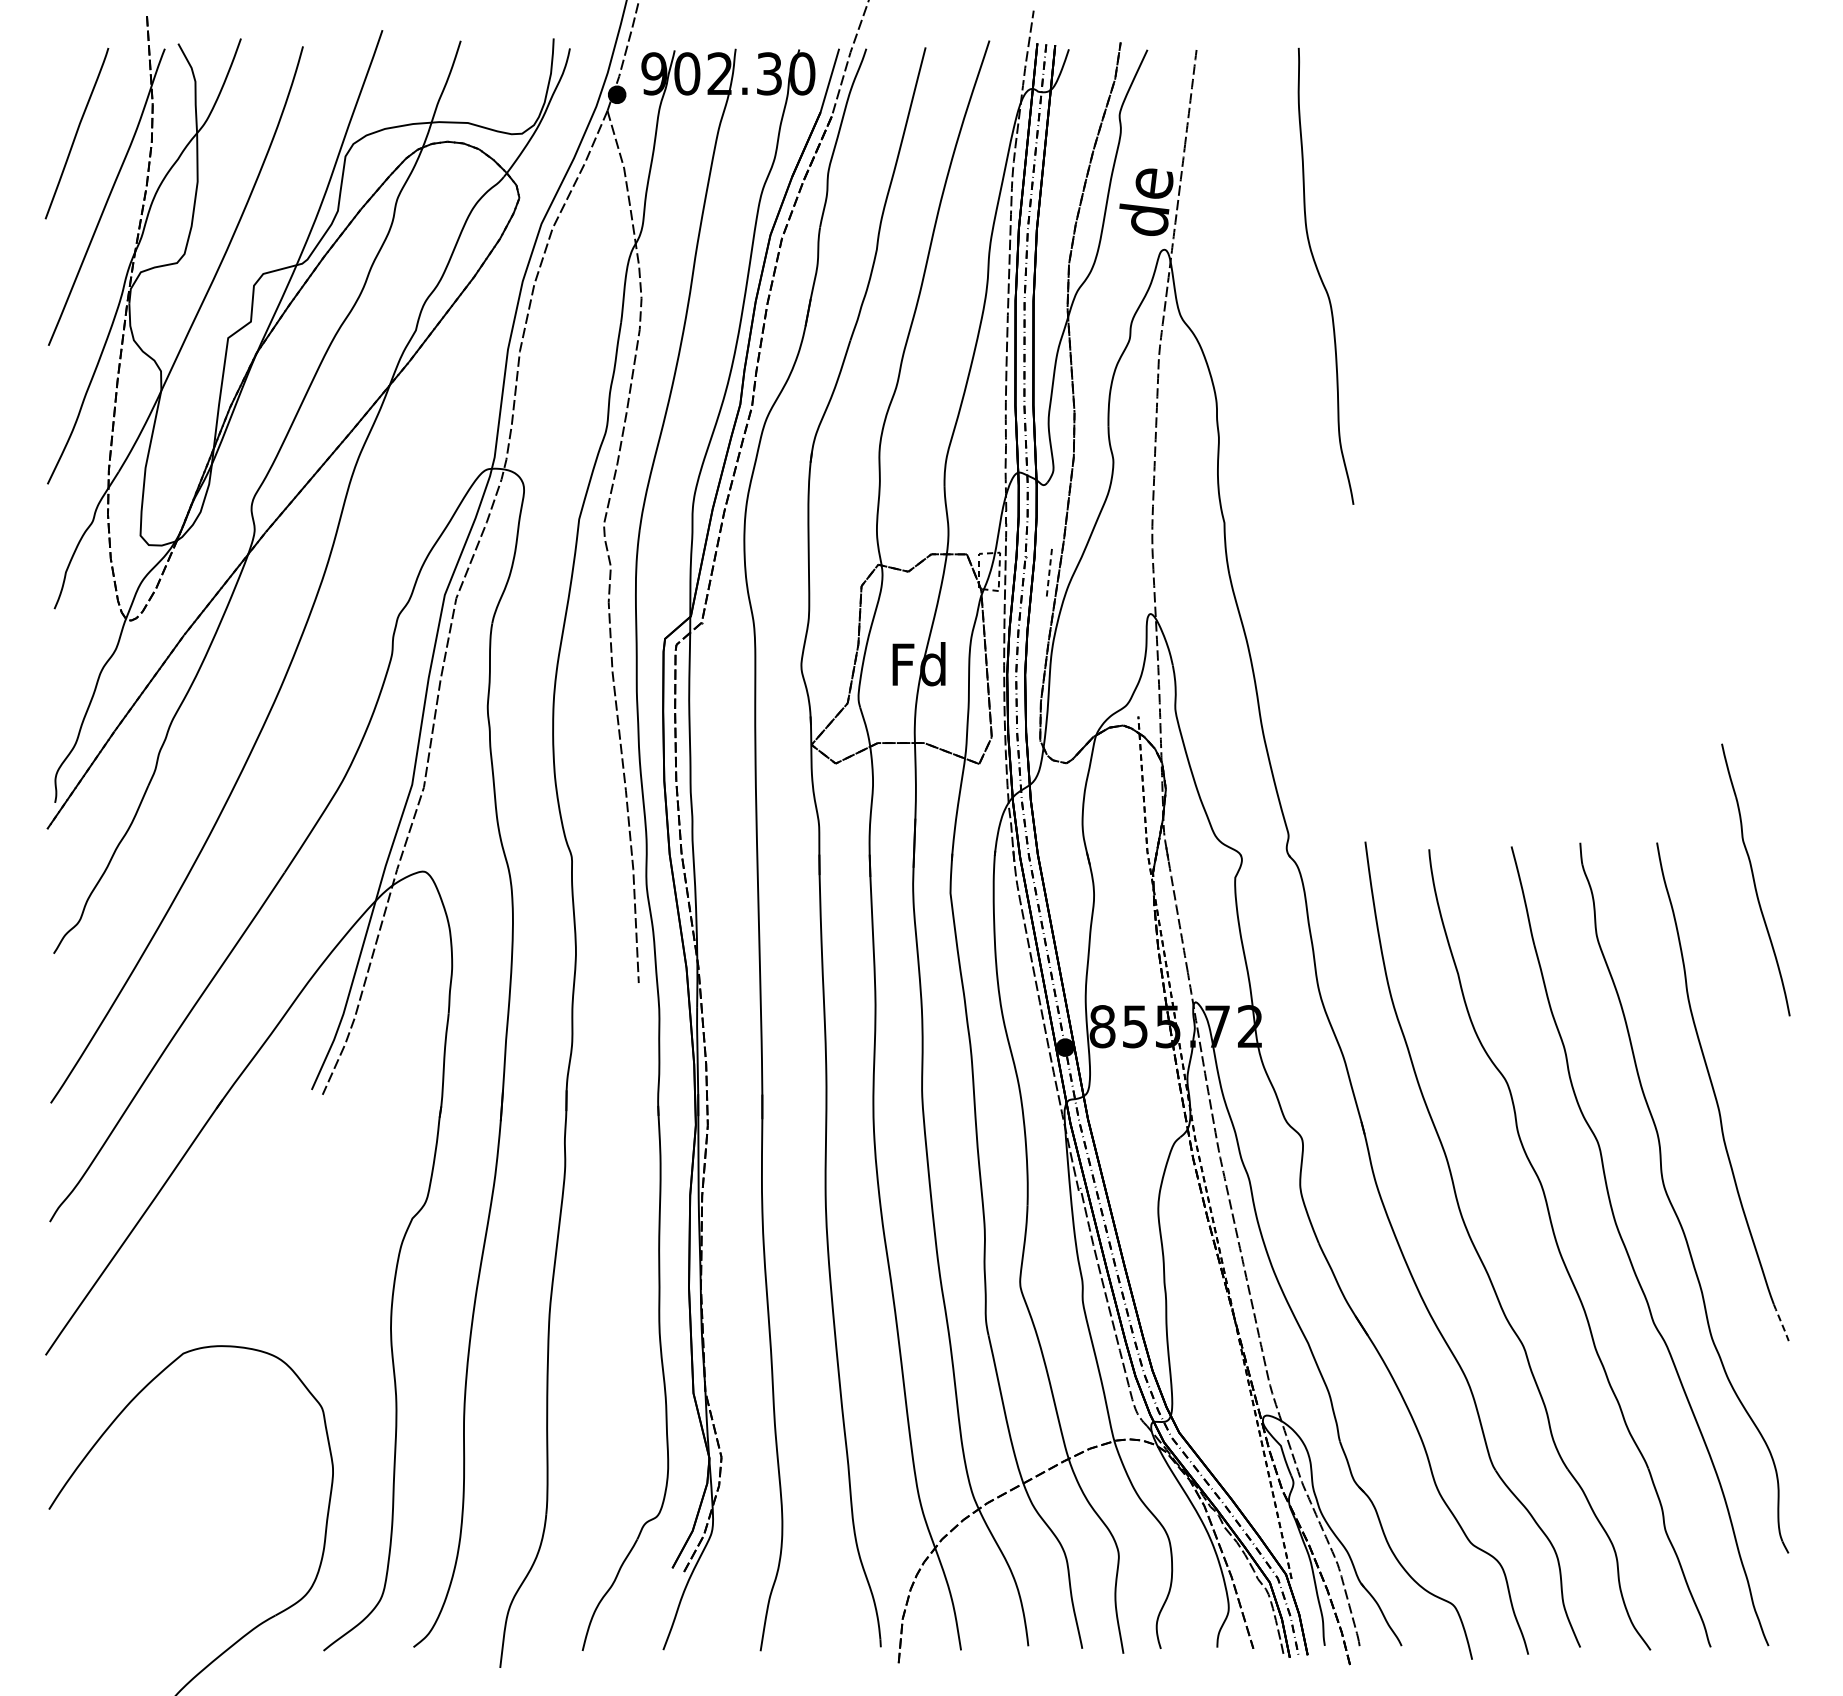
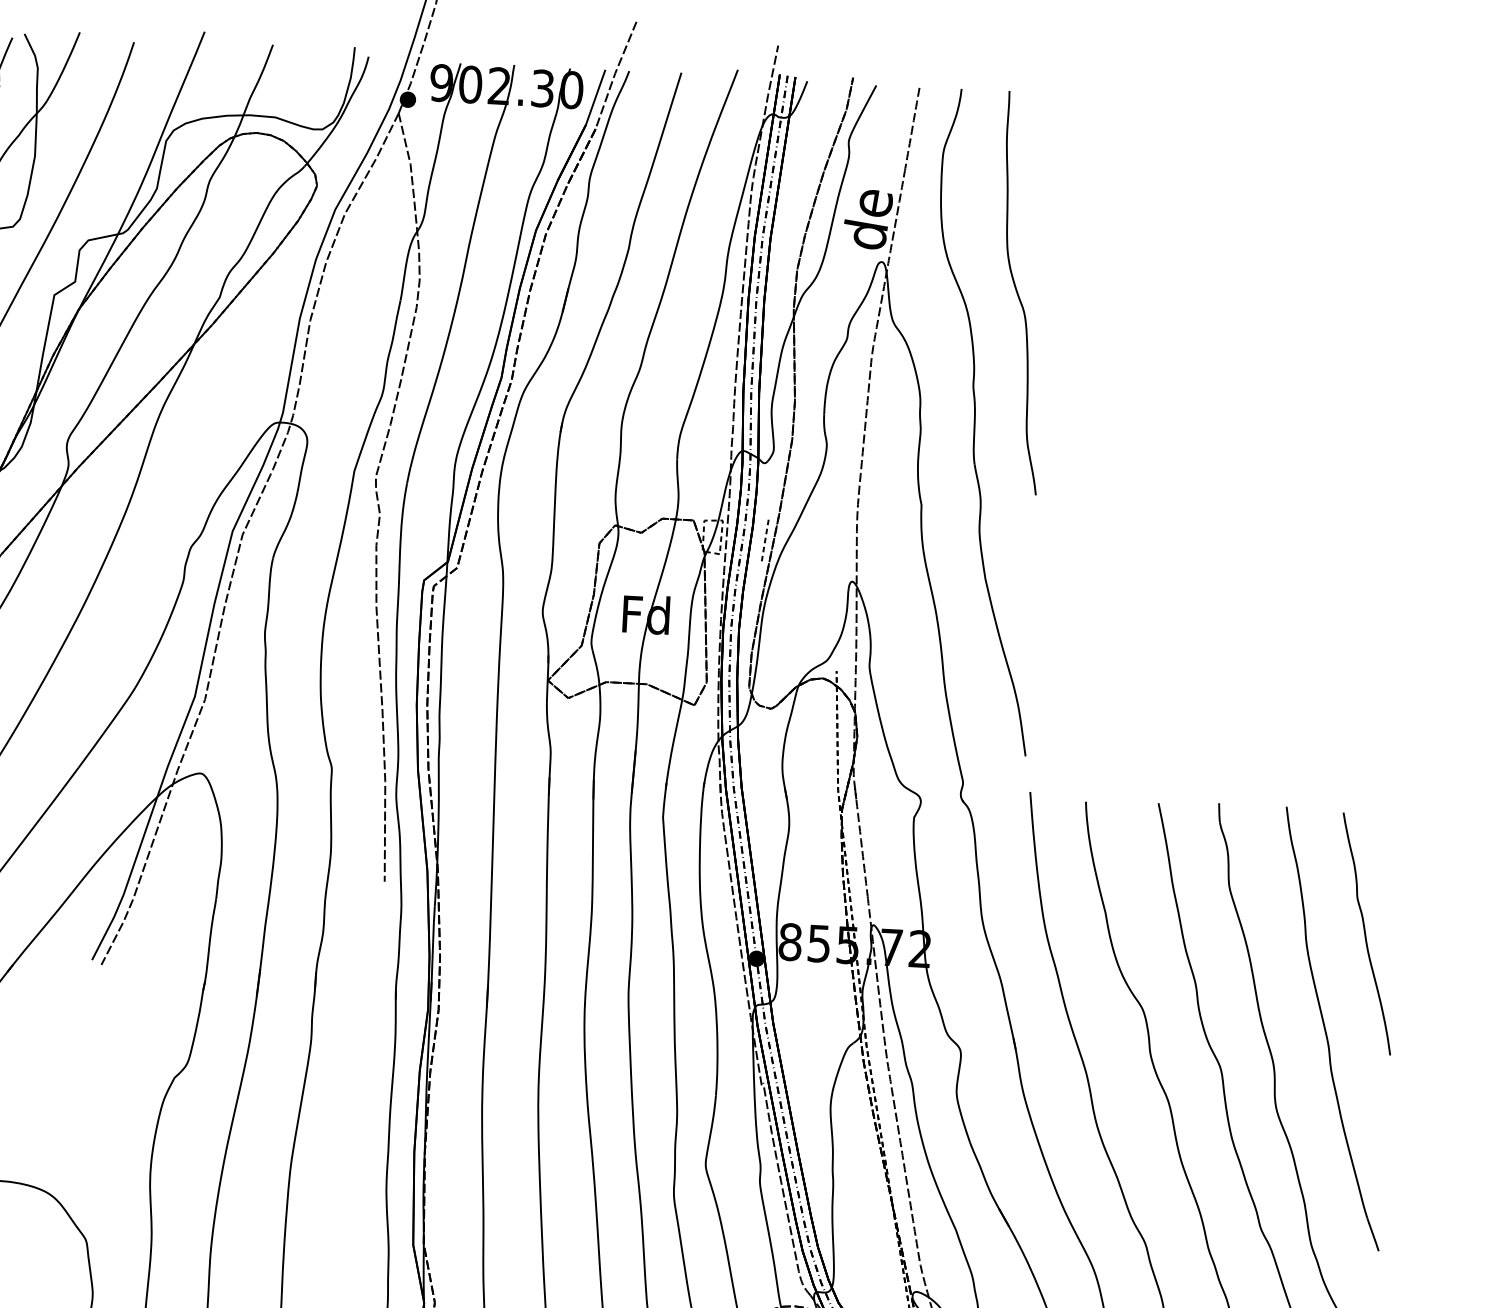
part: (1280, 424) -> (975, 421), added
part: (1755, 879) -> (1366, 933), moved
line: (1781, 1322) -> (1373, 1234), dashed -> solid

